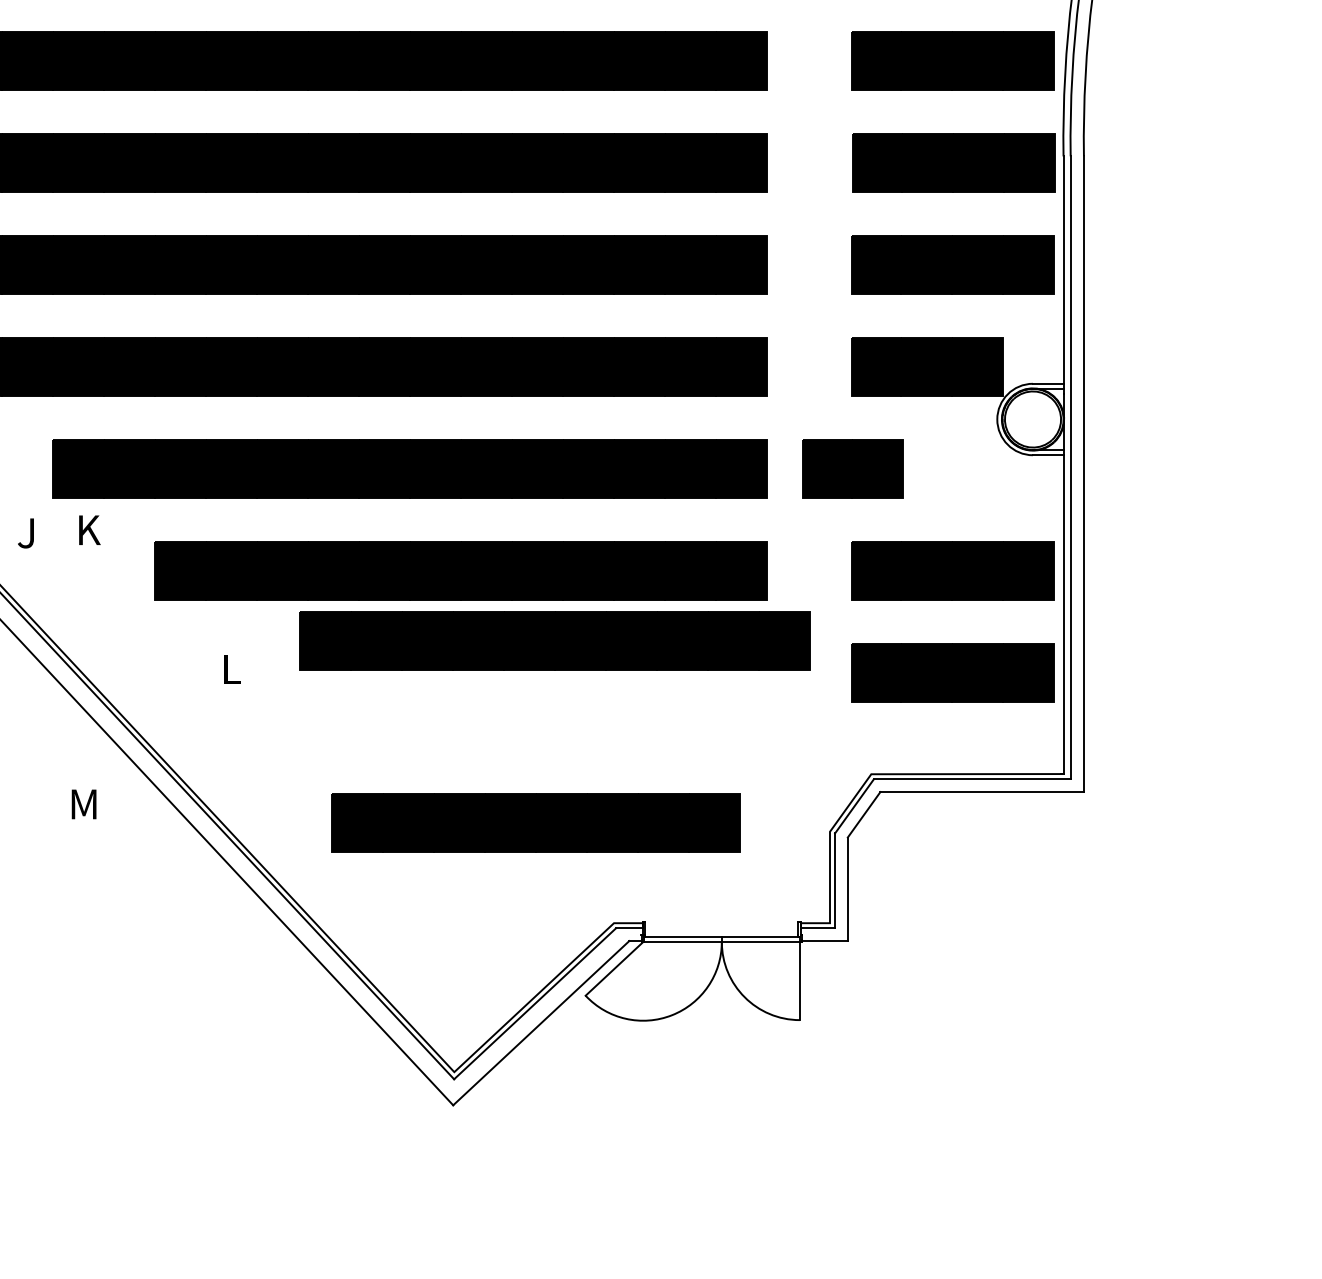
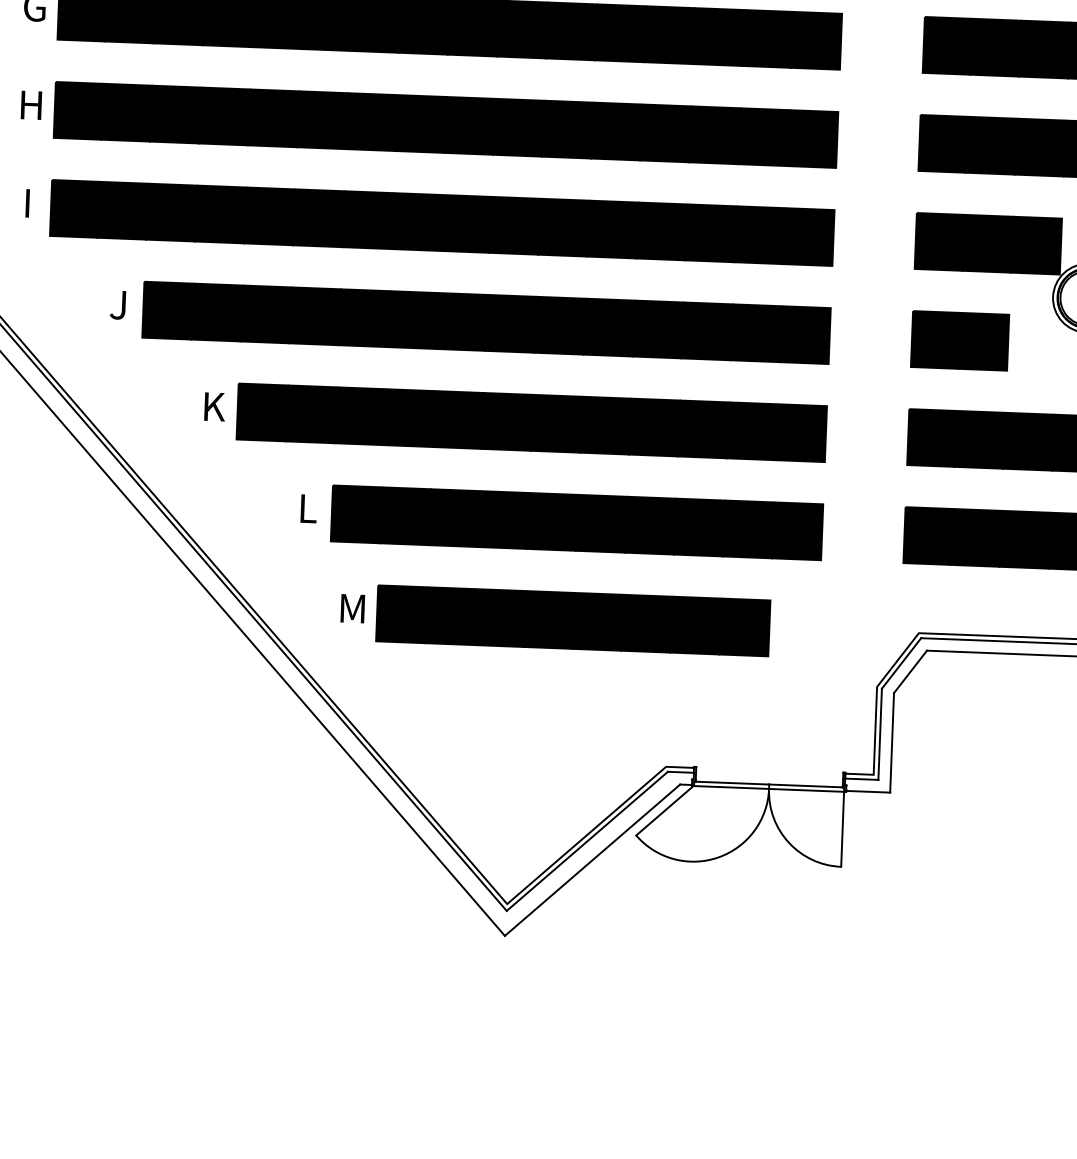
part: (852, 468) -> (959, 340), moved
text: (89, 529) -> (214, 406), moved
text: (25, 533) -> (117, 305), moved
part: (554, 640) -> (576, 522), moved
text: (83, 804) -> (352, 608), moved
part: (535, 822) -> (573, 620), moved

